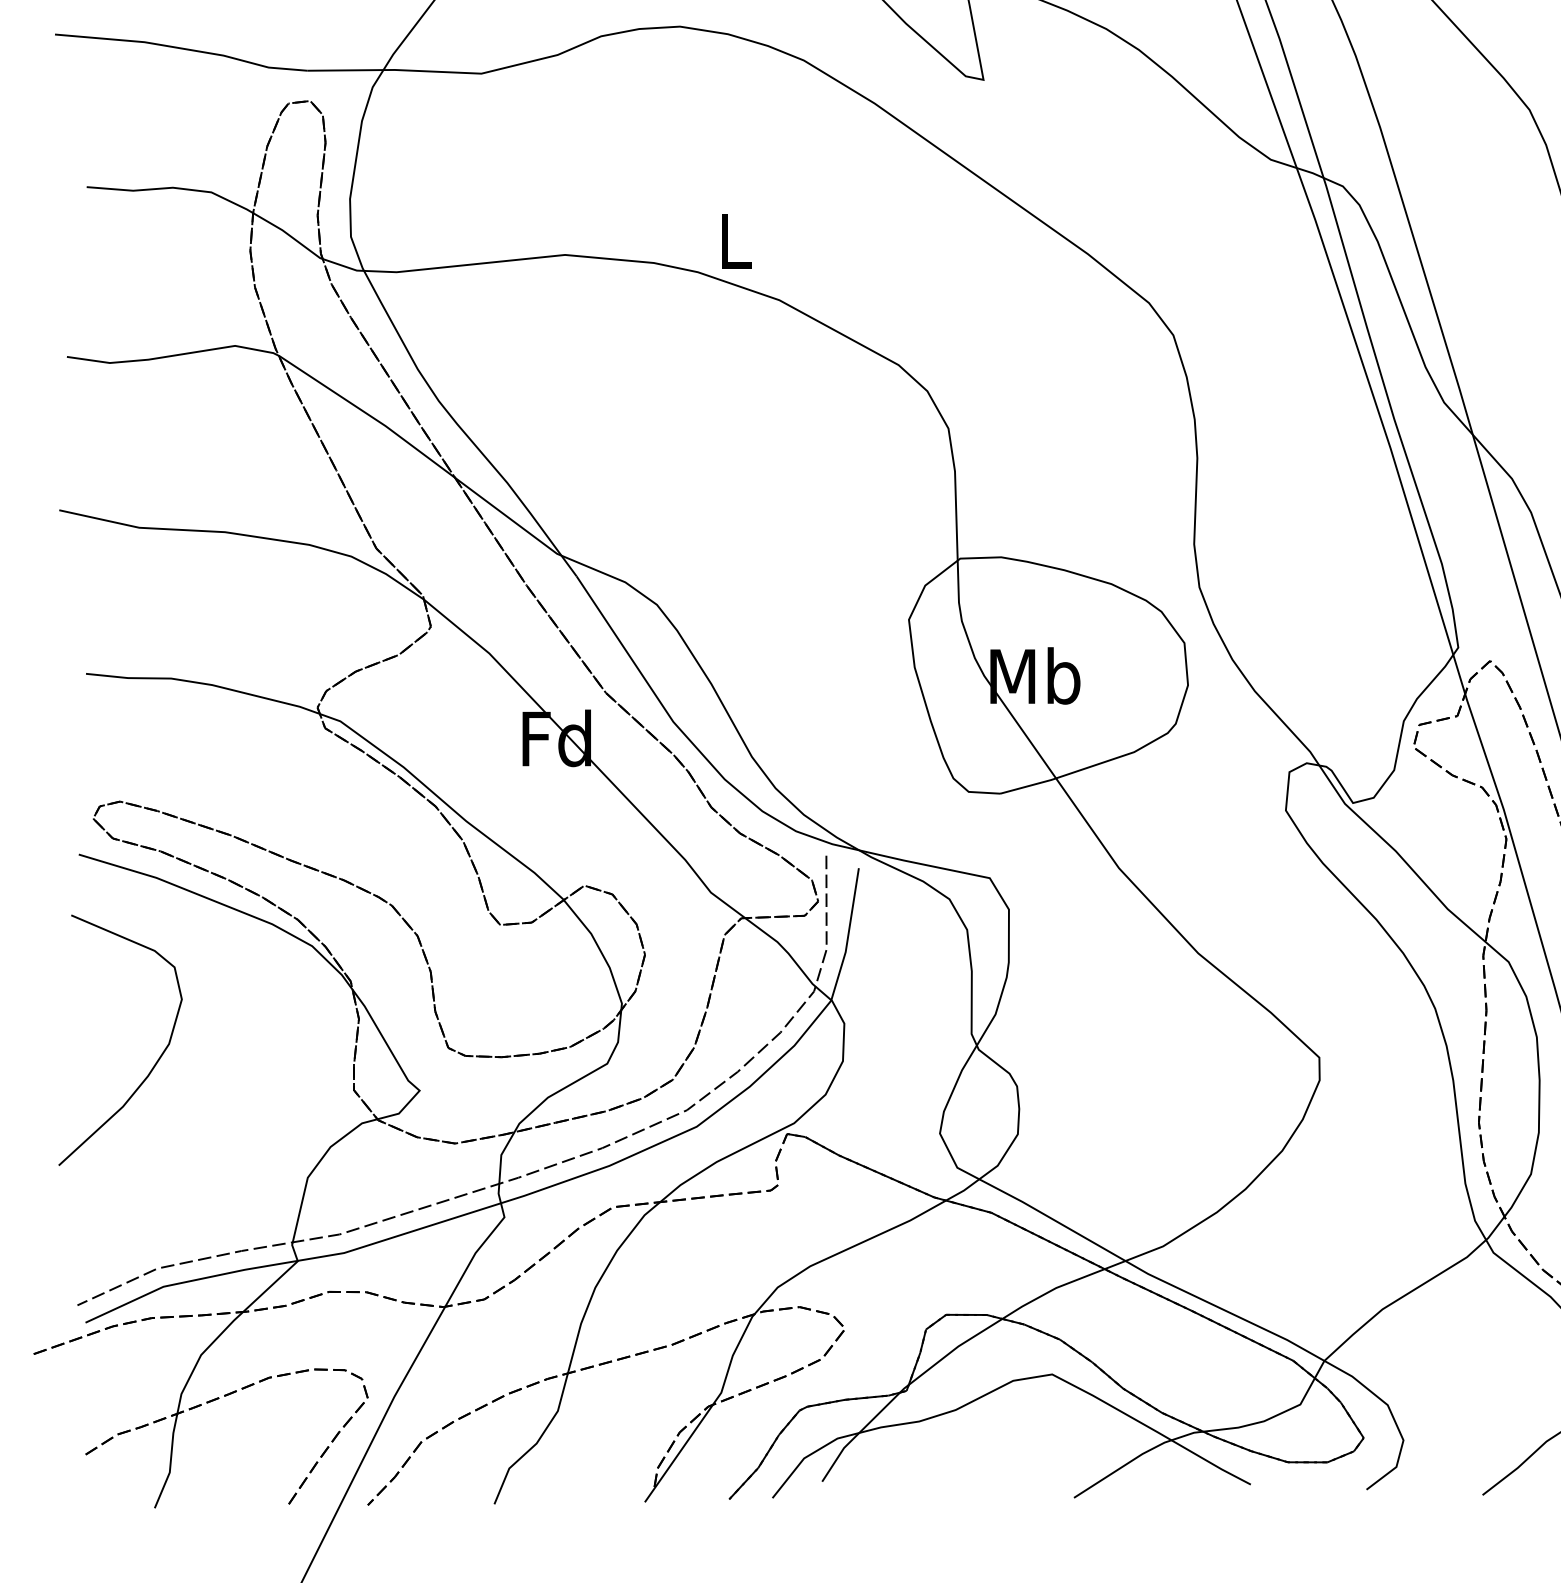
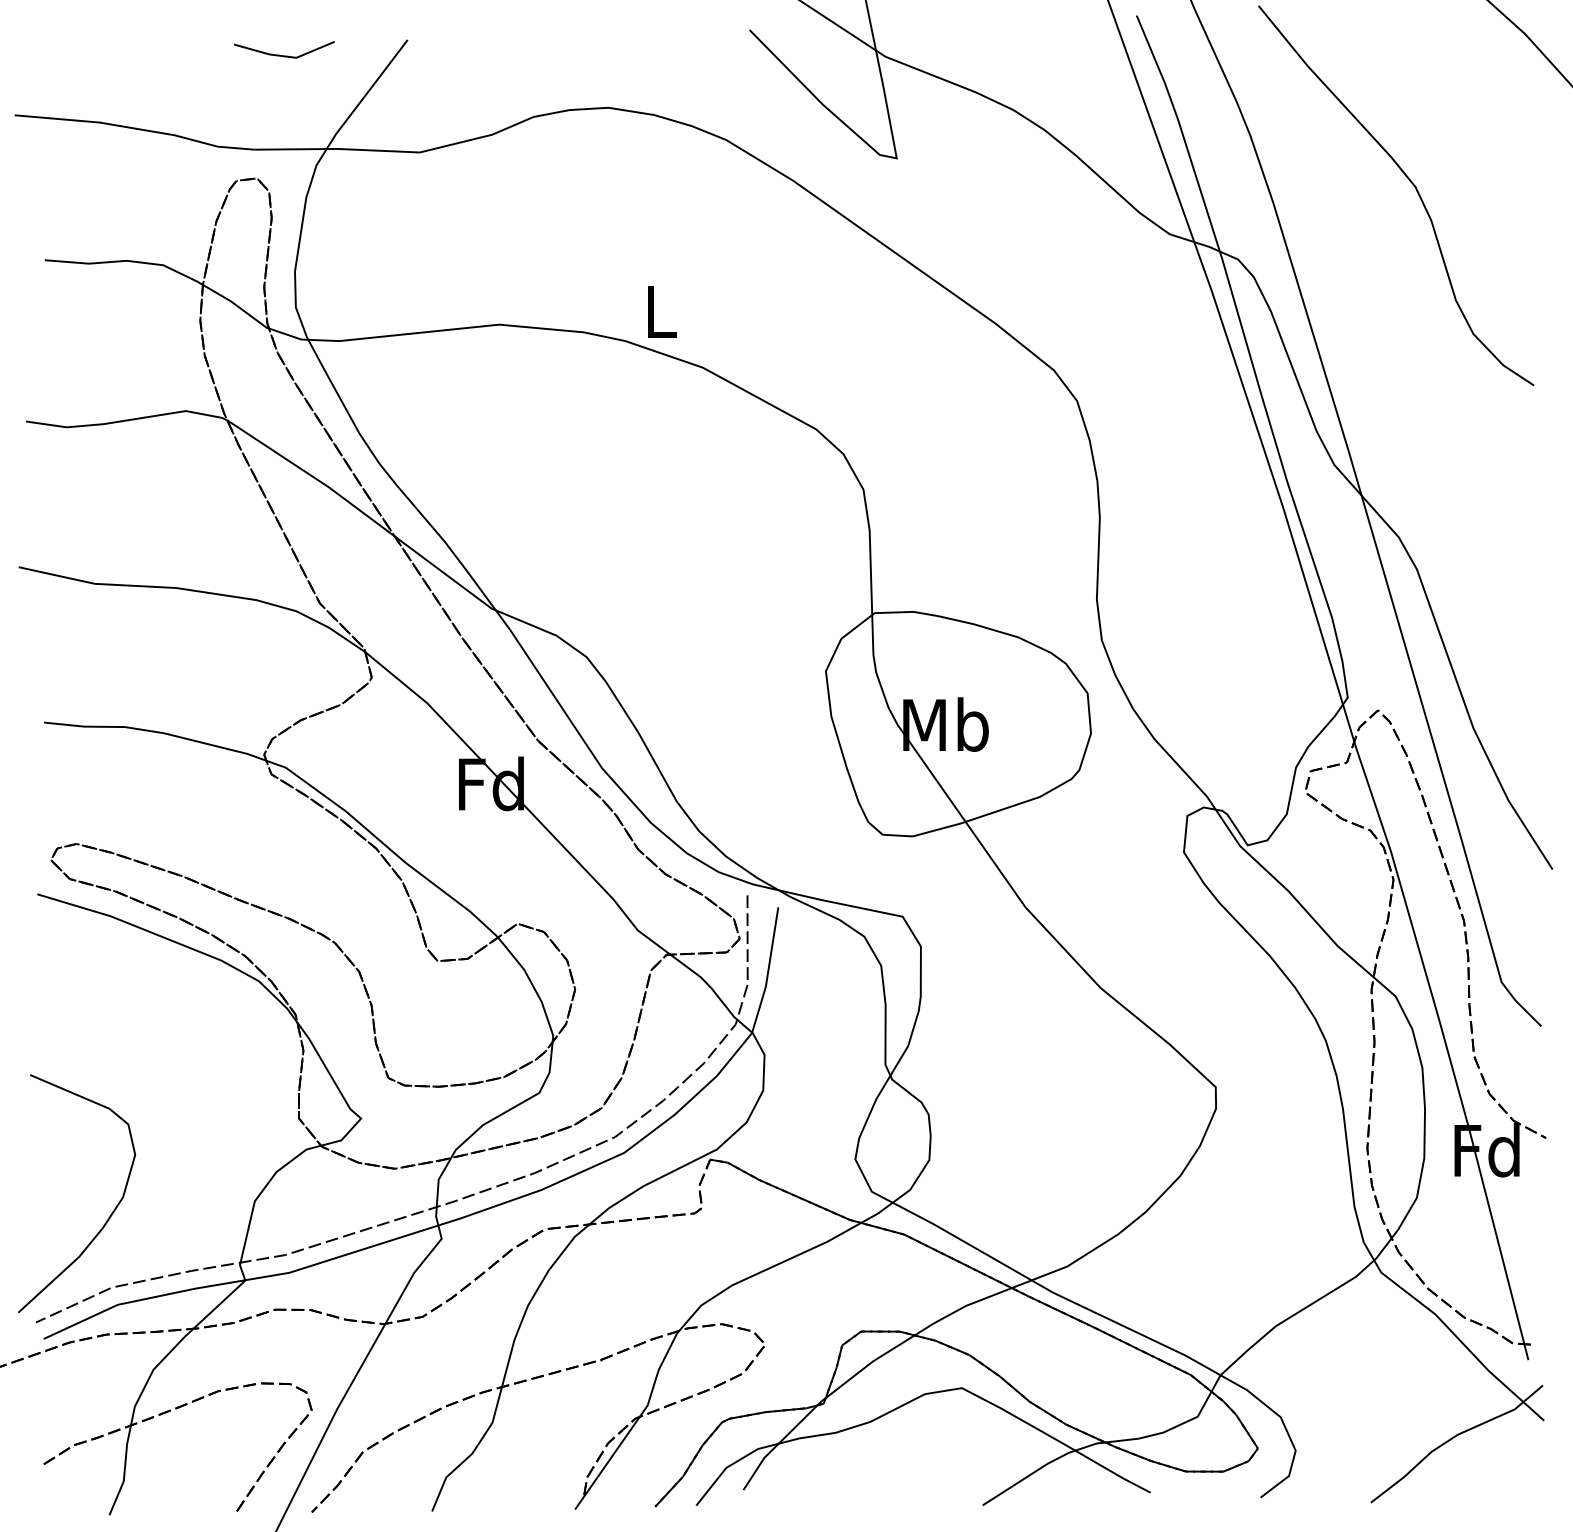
curve: (155, 1062) -> (110, 1214), moved

